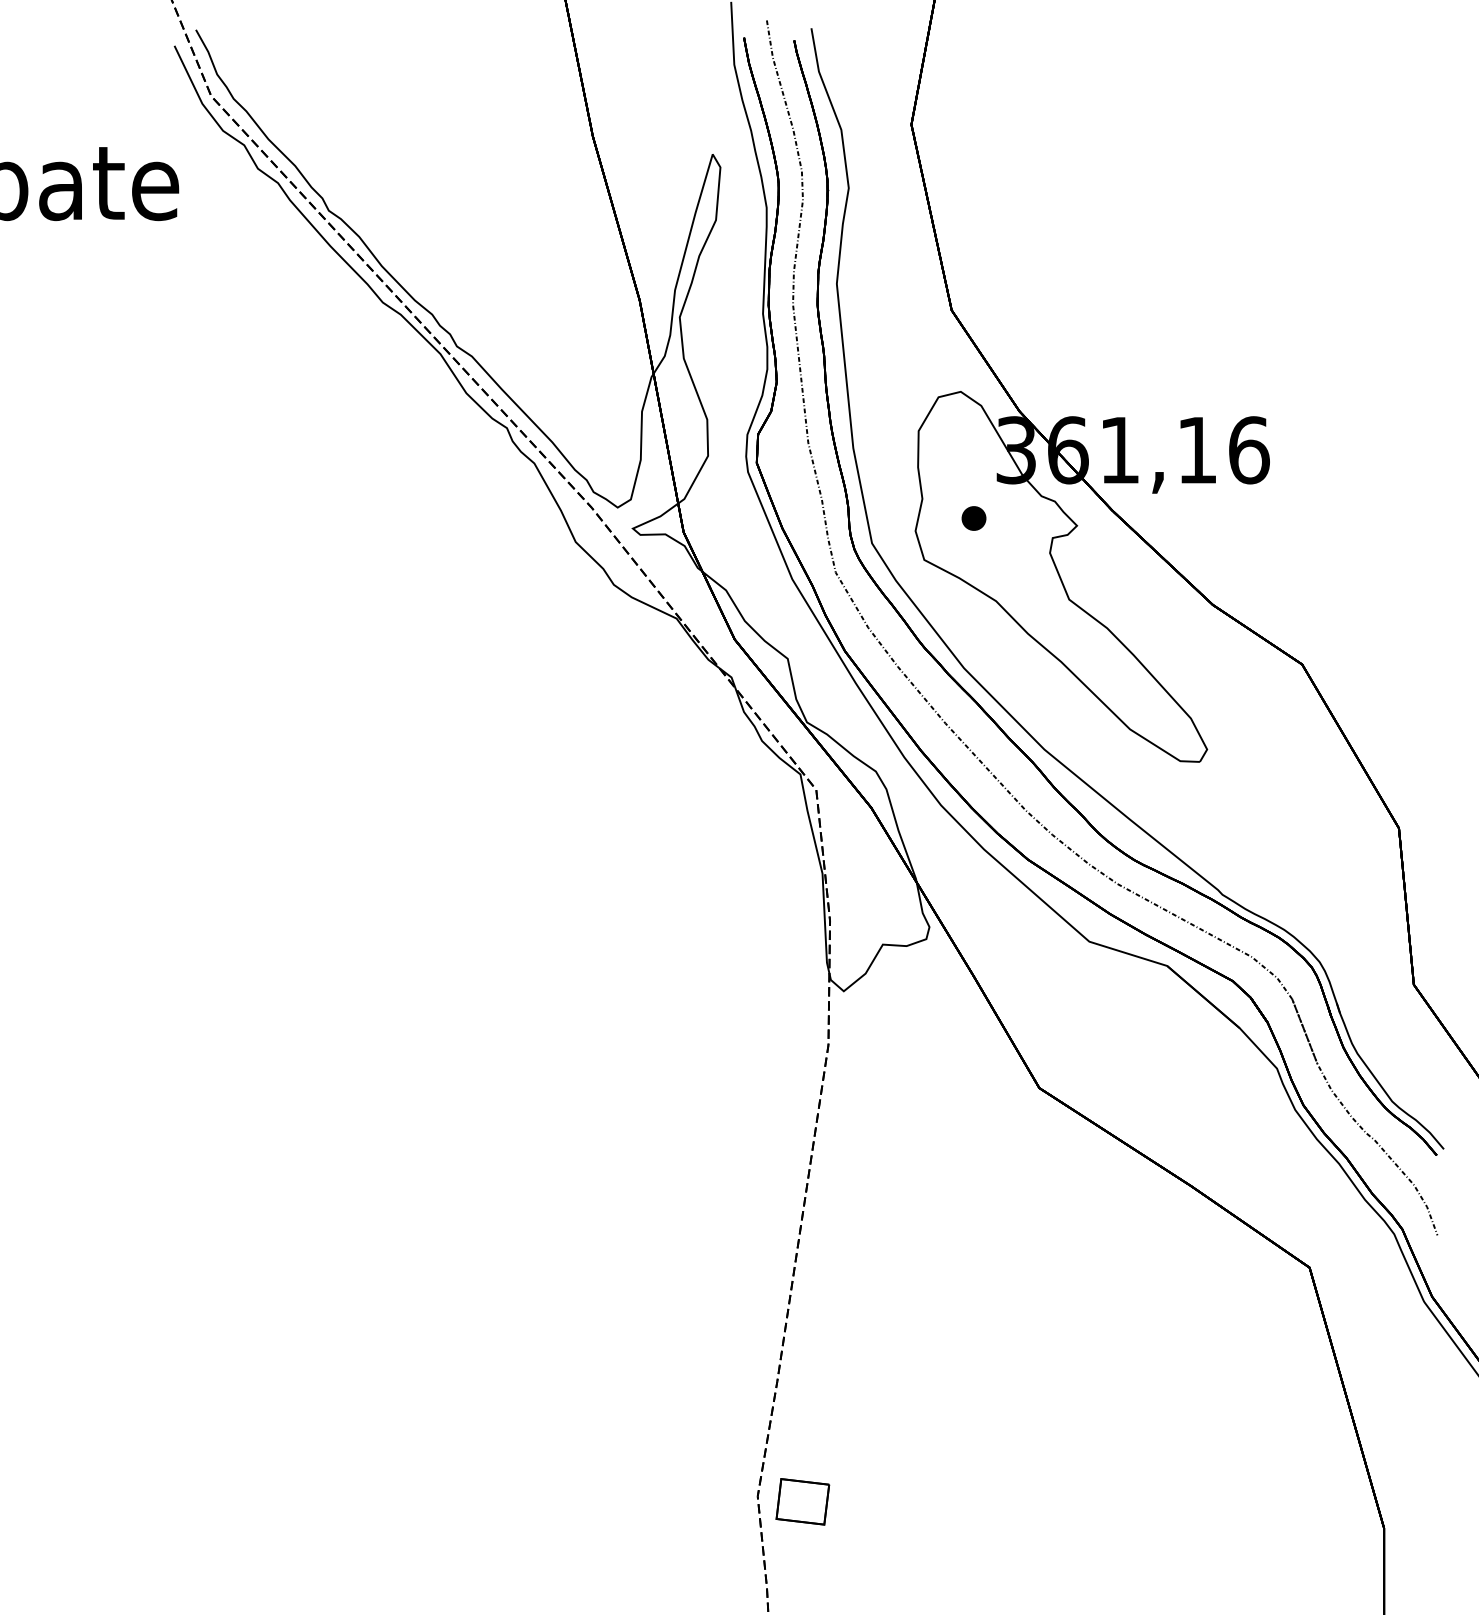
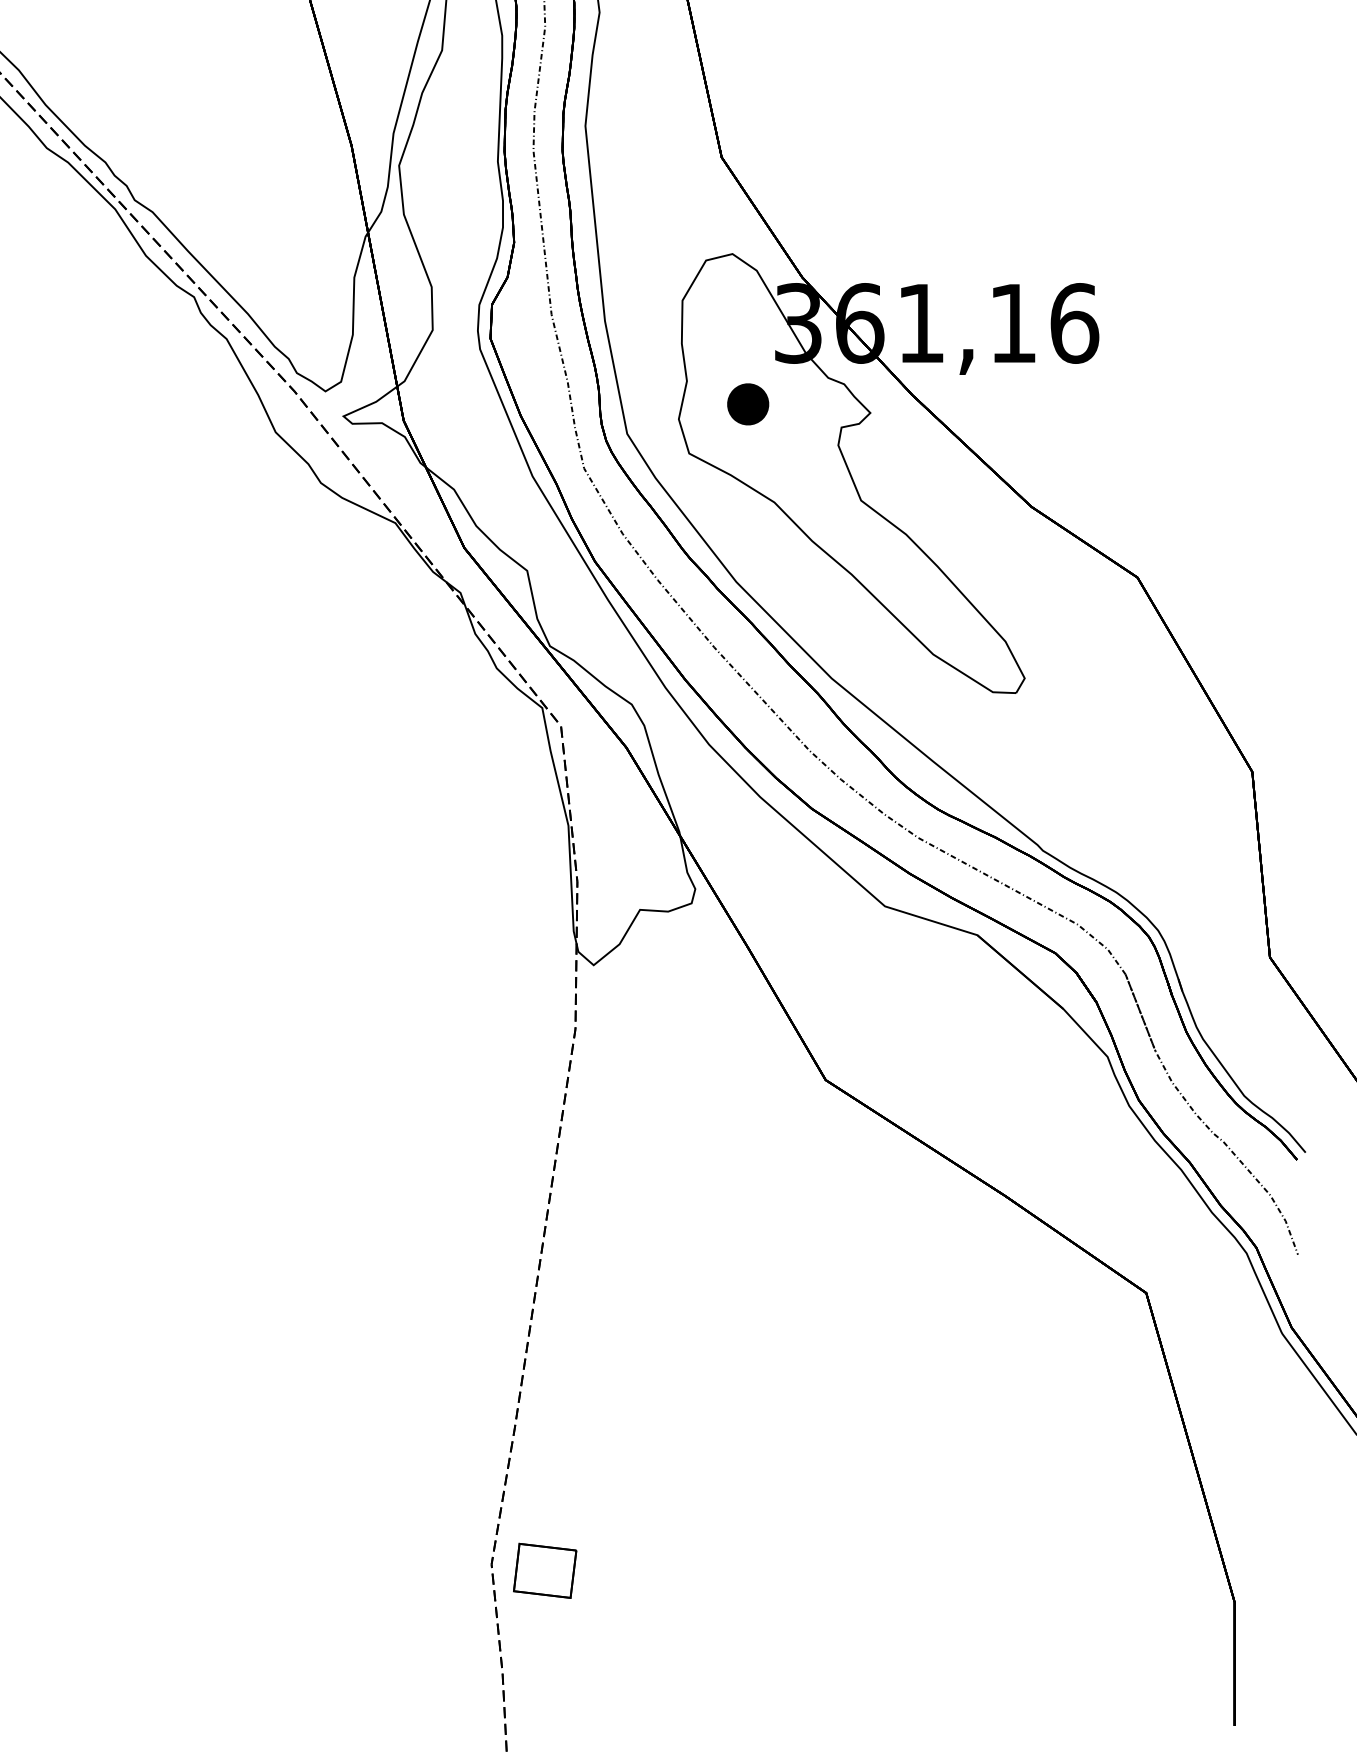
part: (973, 518) -> (747, 404), size x1.43

